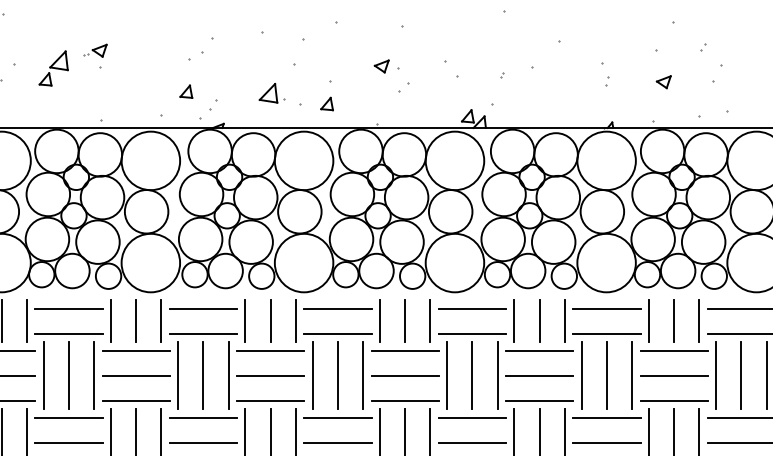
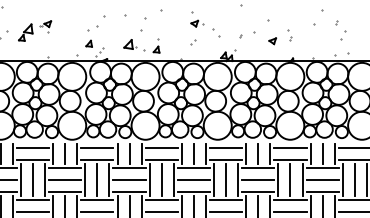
part: (201, 49) -> (96, 23), size x1.4
part: (387, 66) -> (197, 23), moved
part: (663, 82) -> (272, 41), moved

